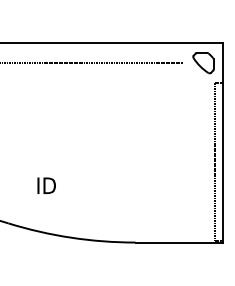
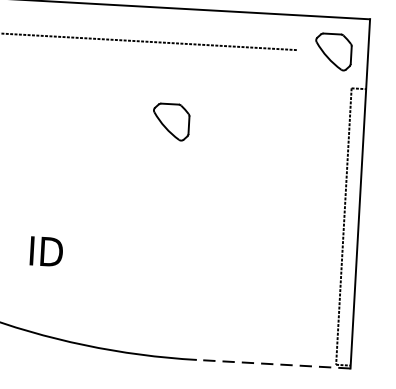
part: (113, 108) -> (171, 122), added
line: (179, 242) -> (273, 364), solid -> dashed

